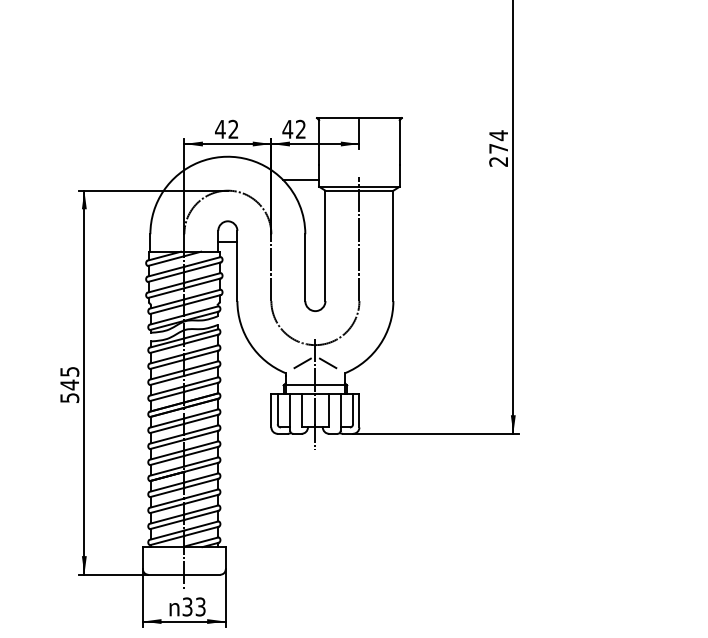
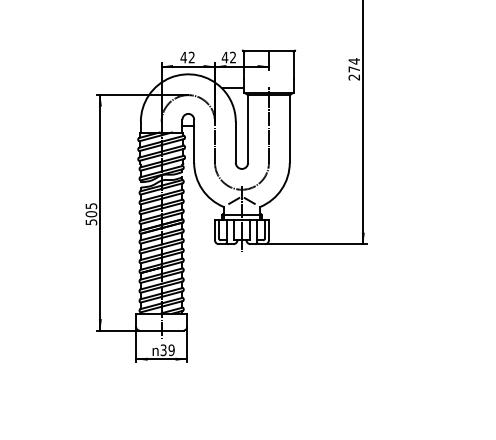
text: (69, 385) -> (91, 214), 545 -> 505
text: (200, 605) -> (171, 349), 33 -> 39

